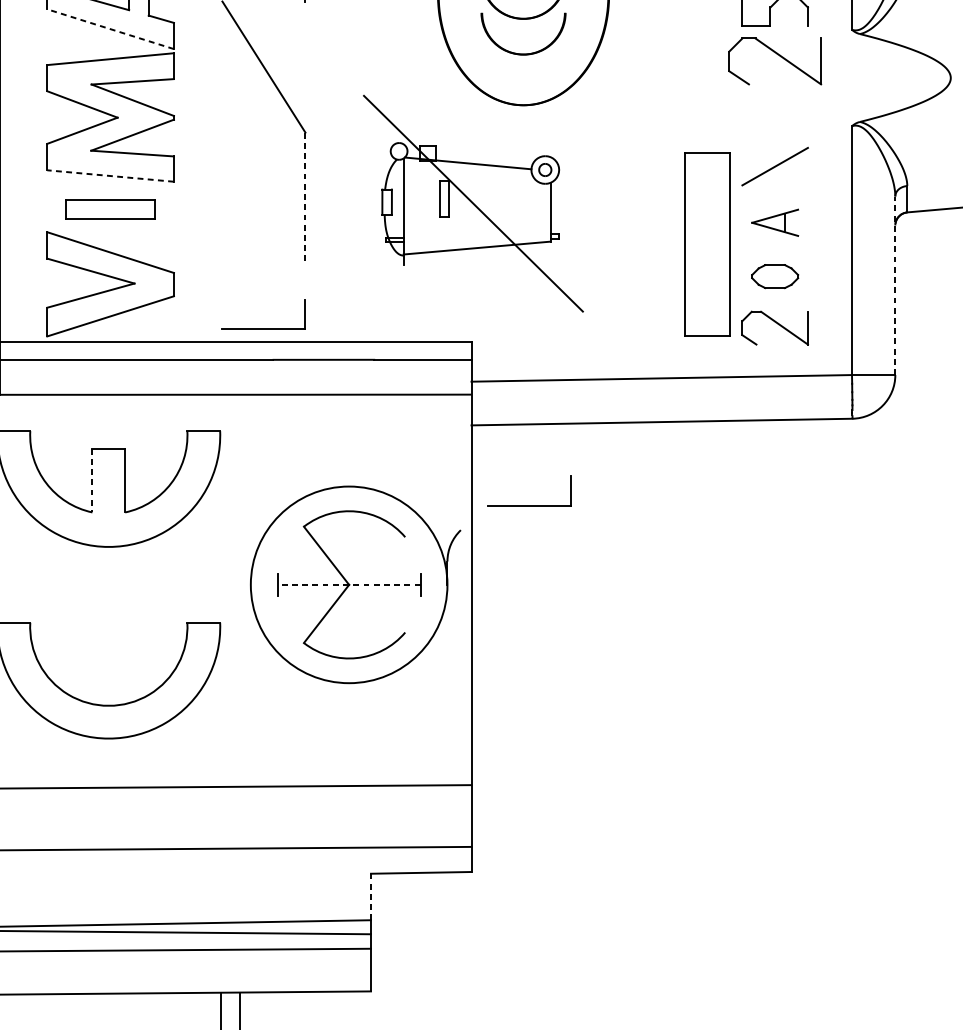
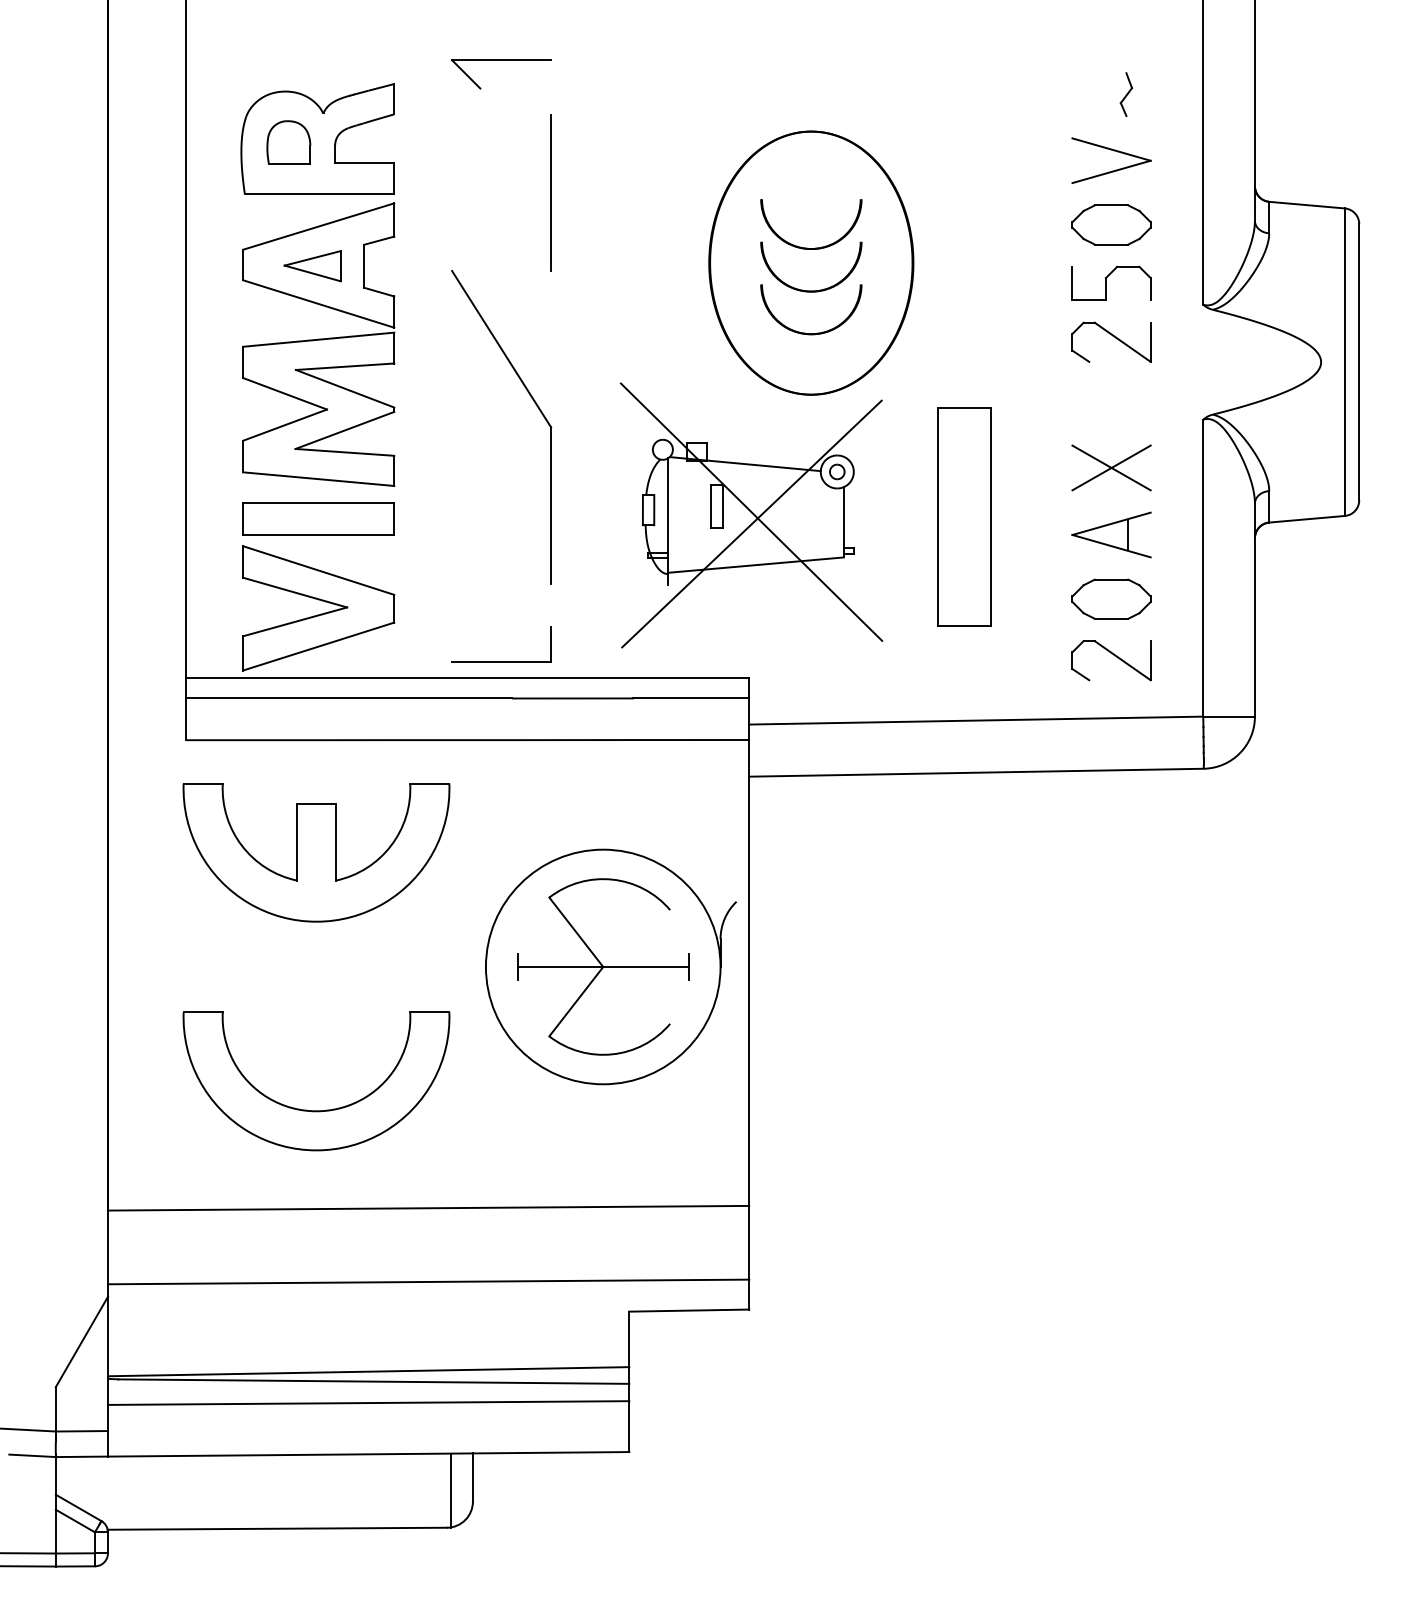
line: (110, 28) -> (318, 303), dashed -> solid
part: (775, 60) -> (1111, 341), size x0.71
line: (775, 166) -> (1111, 467), added
line: (110, 176) -> (318, 479), dashed -> solid
line: (305, 198) -> (551, 506), dashed -> solid
part: (110, 209) -> (318, 518), size x1.43
line: (473, 213) -> (751, 523), added
part: (775, 222) -> (1111, 534), size x1.43
part: (707, 244) -> (964, 516), moved
part: (775, 276) -> (1111, 598), size x1.43
line: (894, 286) -> (1254, 610), dashed -> solid
line: (92, 481) -> (296, 843), dashed -> solid
part: (529, 505) -> (818, 872), removed
line: (348, 584) -> (602, 966), dashed -> solid
line: (371, 897) -> (629, 1339), dashed -> solid

